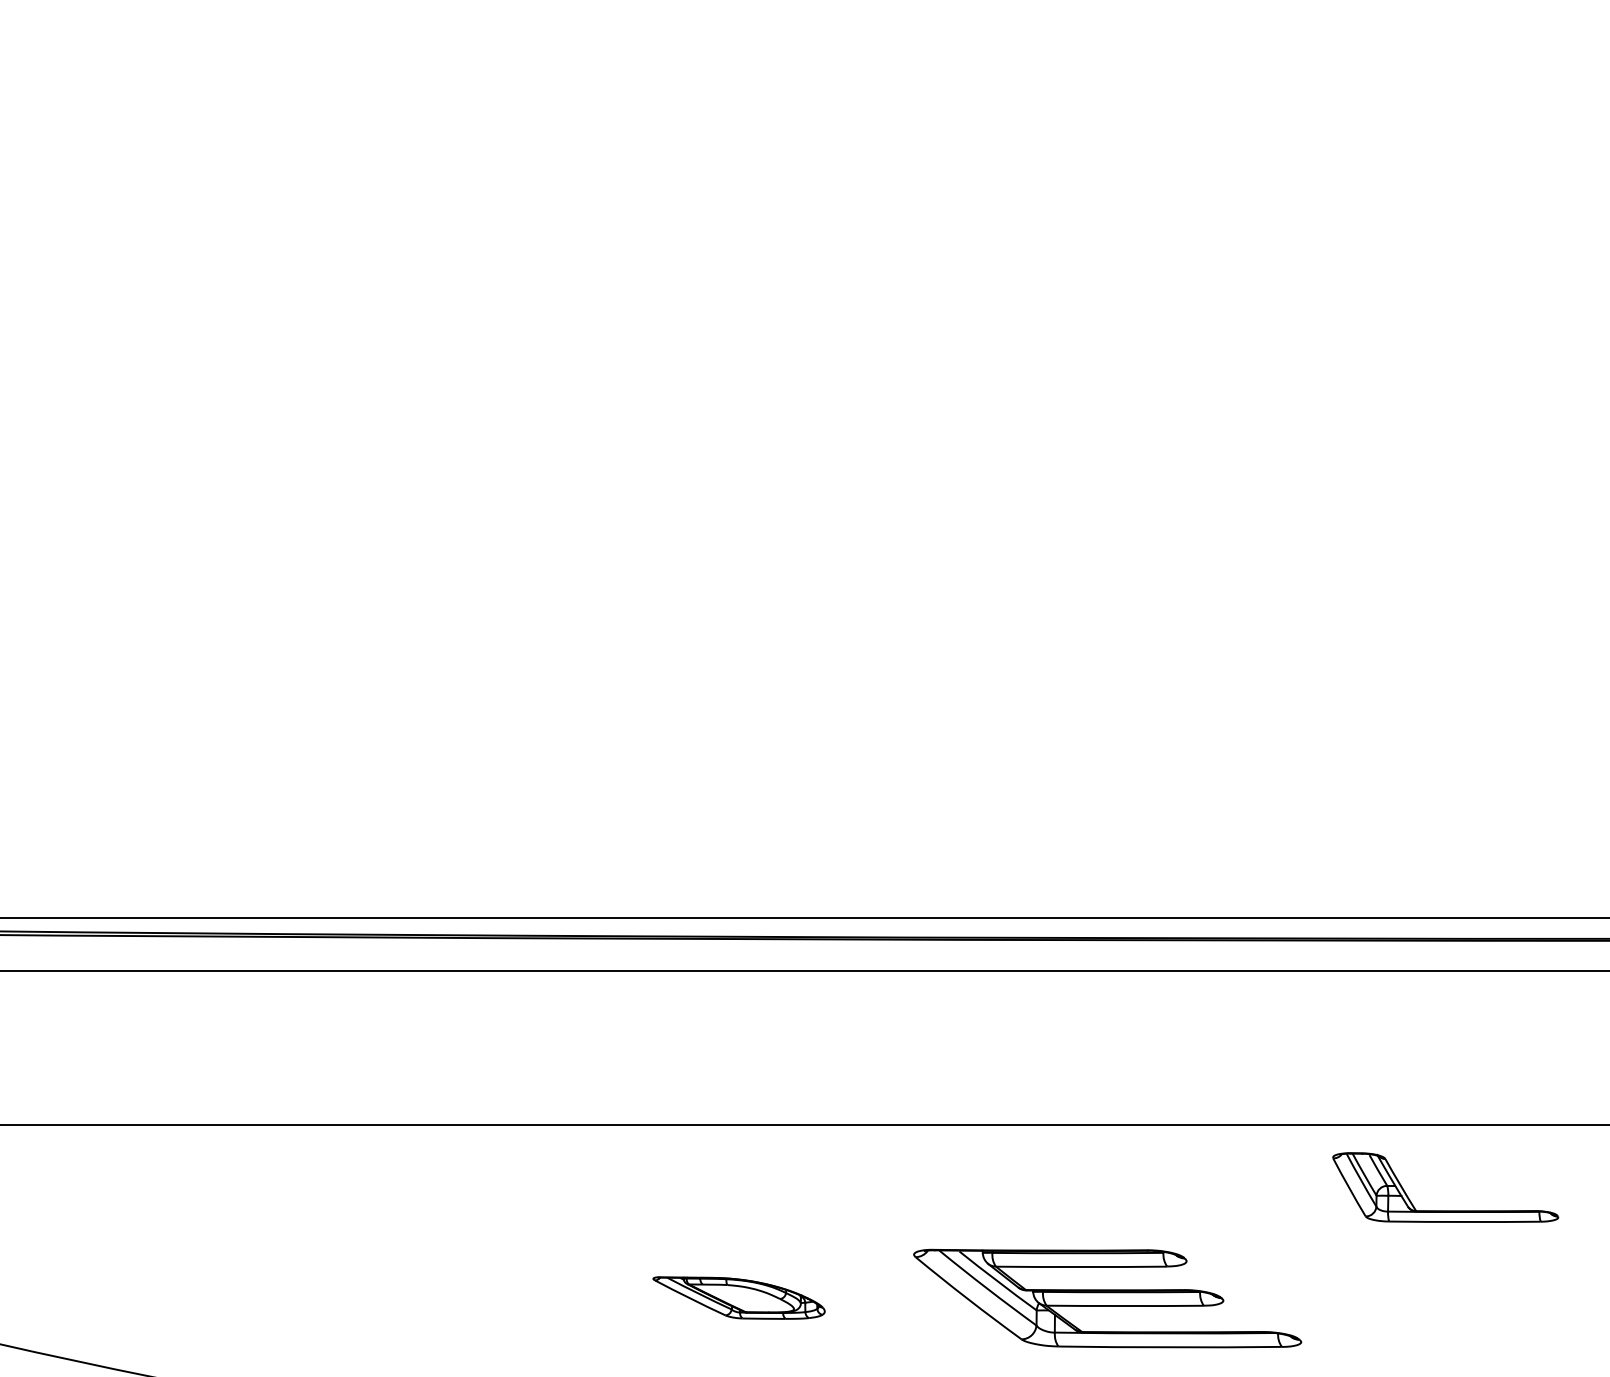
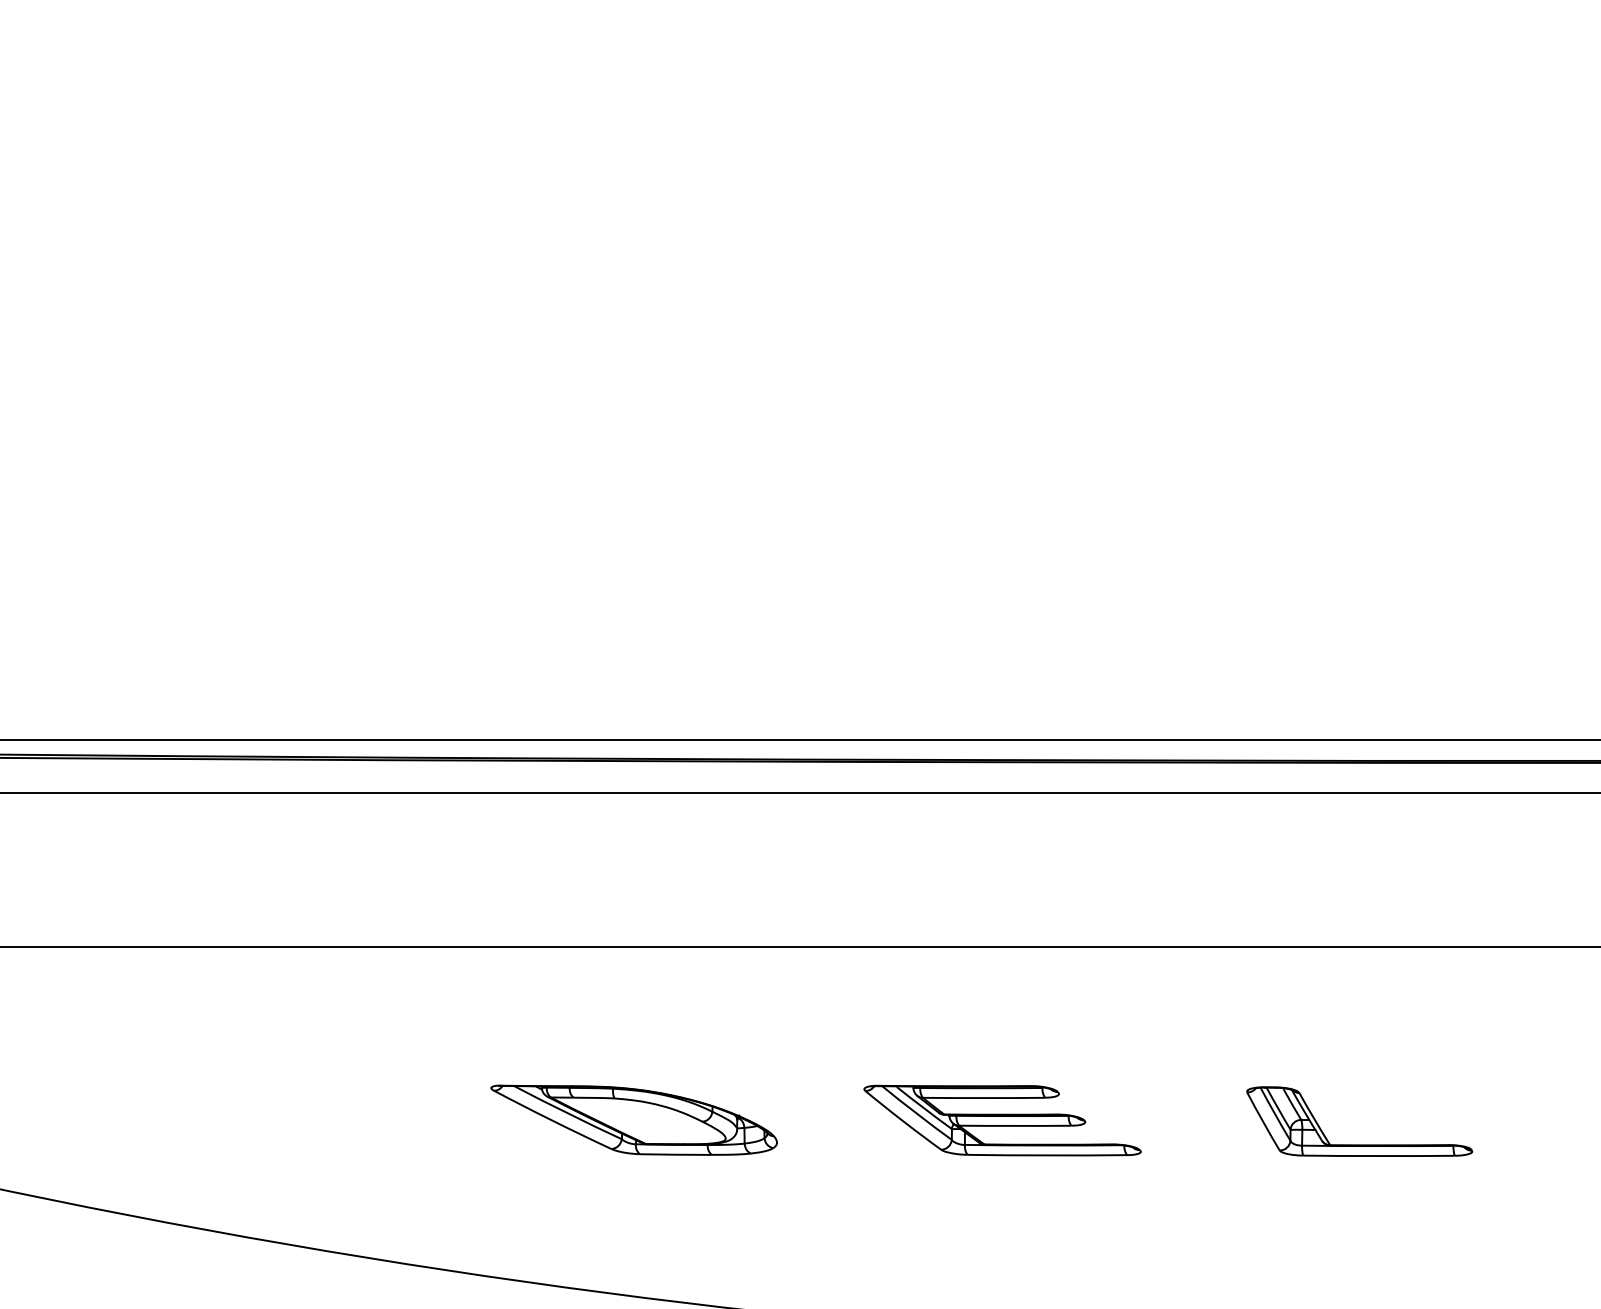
part: (1445, 1210) -> (1359, 1144), moved
part: (738, 1297) -> (633, 1119), size x1.67
part: (1107, 1298) -> (1002, 1120), size x0.71

